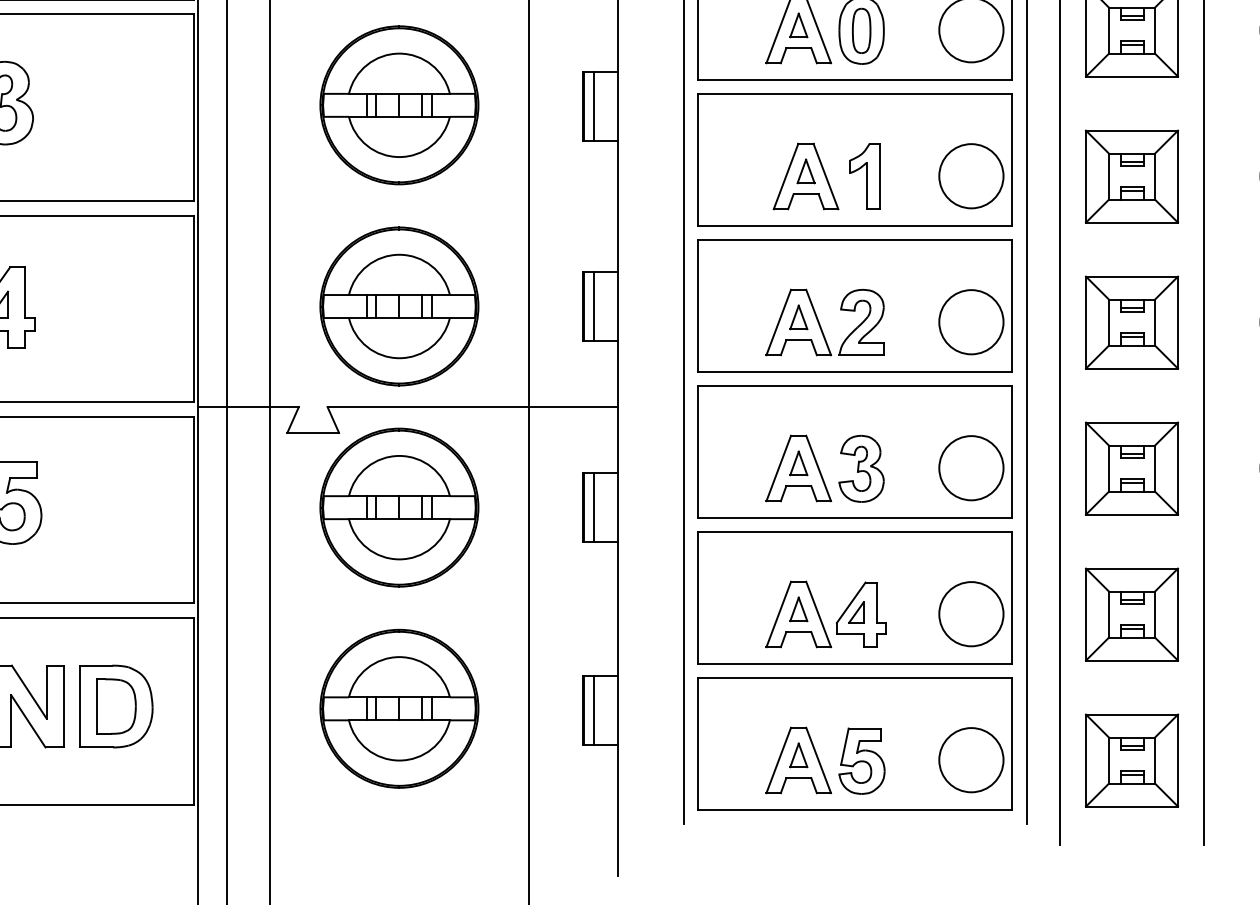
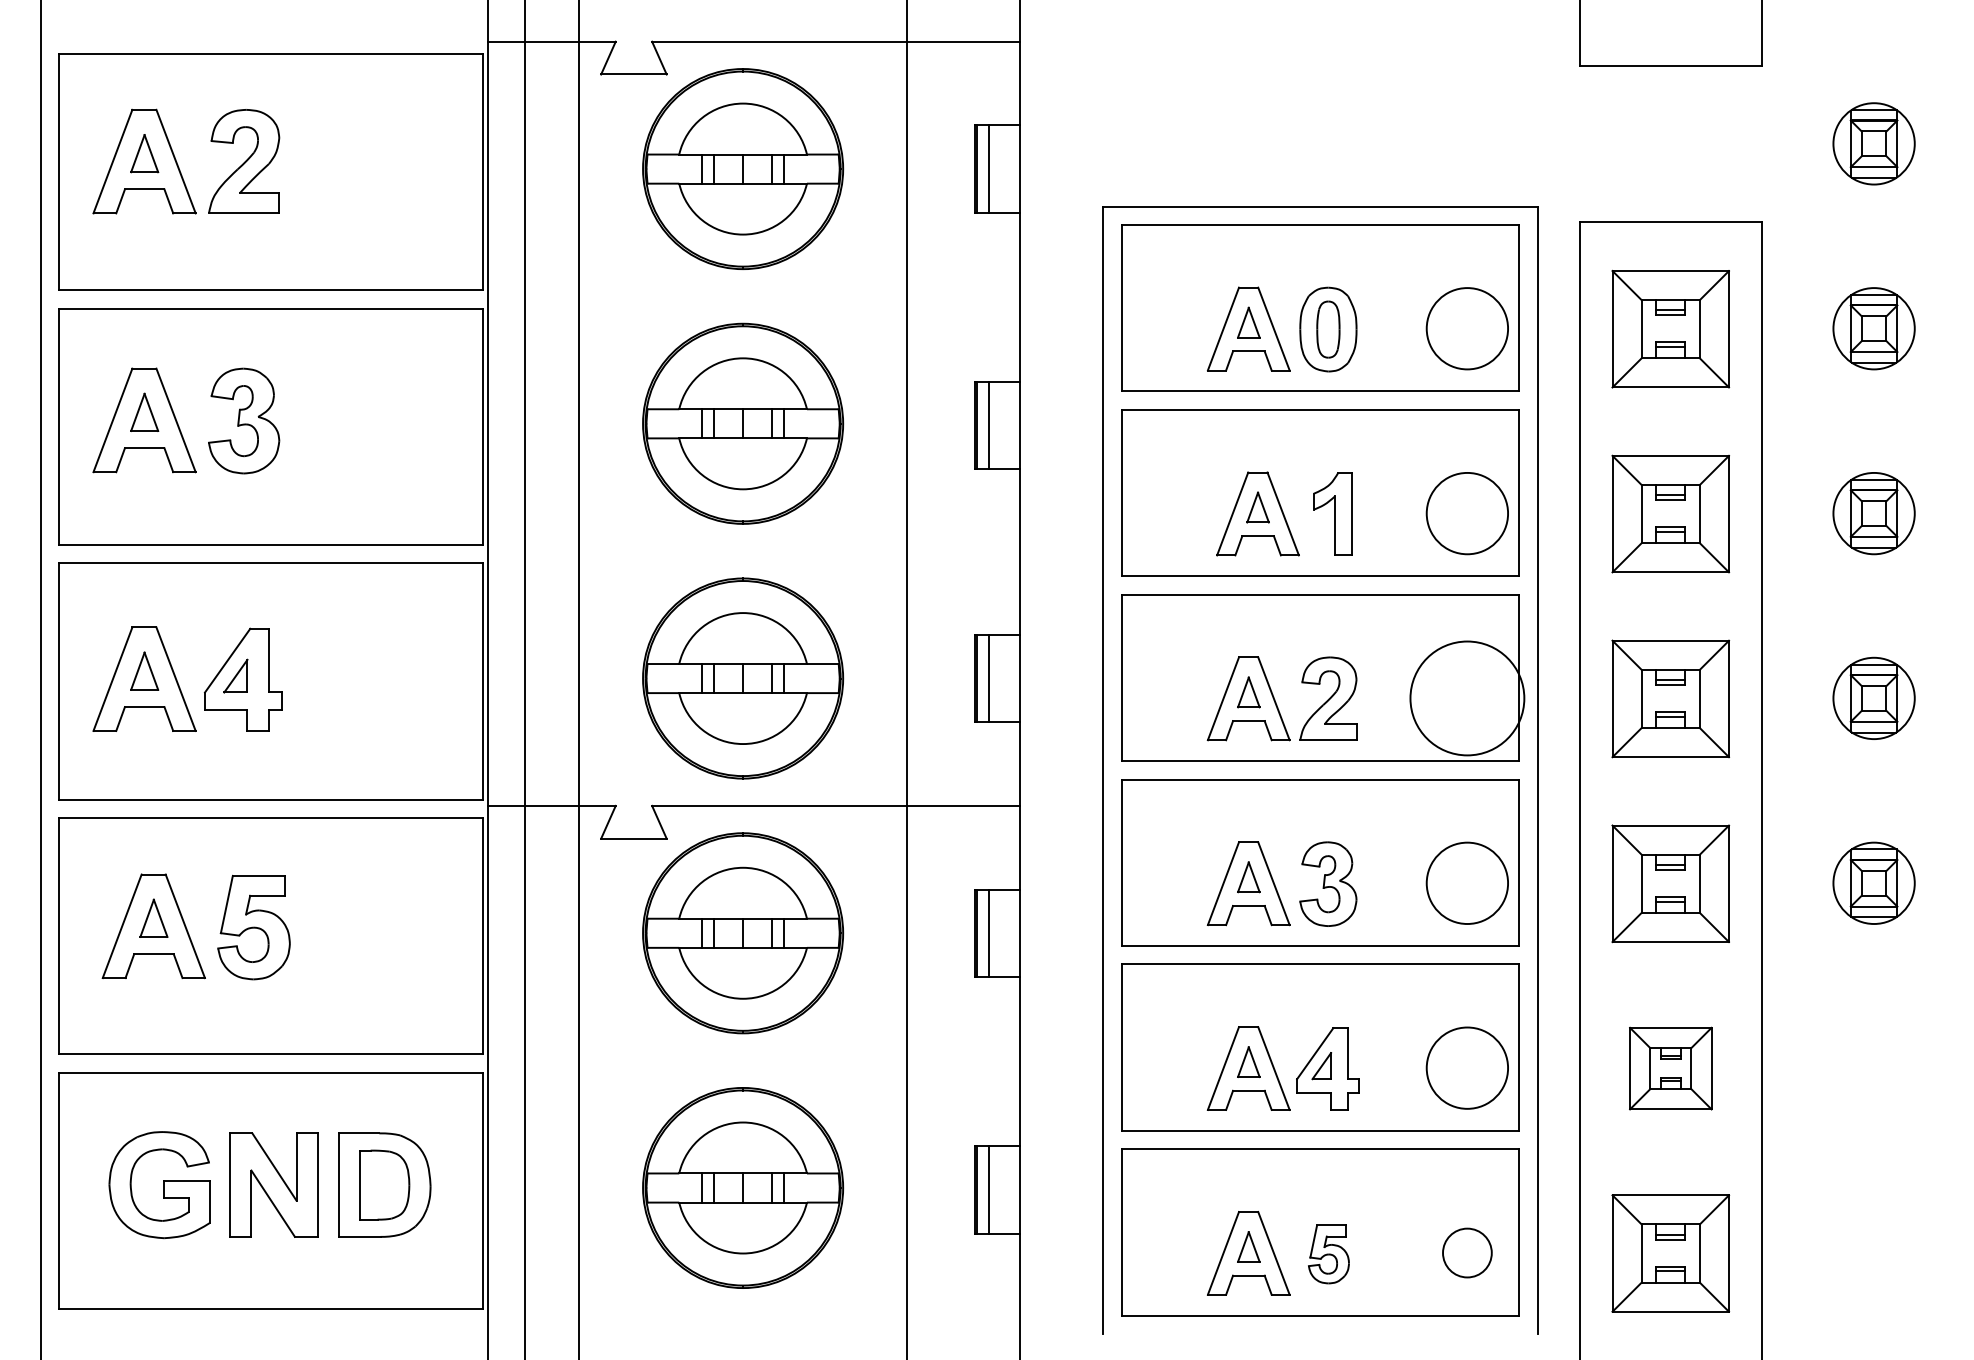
circle: (971, 322) -> (1467, 698), size x1.4
part: (1131, 614) -> (1670, 1068), size x0.7
circle: (971, 759) -> (1467, 1252), size x0.6
part: (861, 761) -> (1328, 1254), size x0.7

